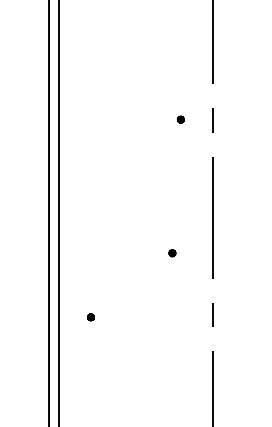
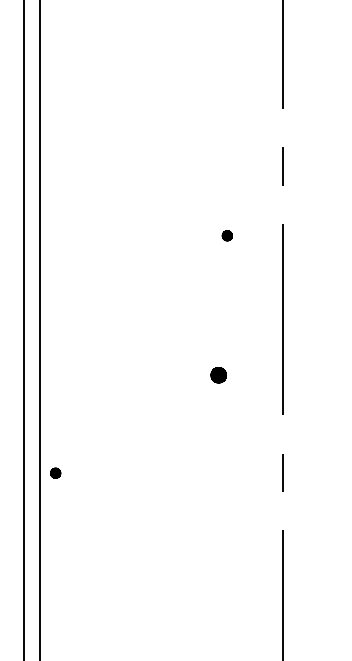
part: (180, 119) -> (226, 235), moved
part: (172, 253) -> (218, 375), size x1.6
part: (90, 317) -> (55, 473), moved

